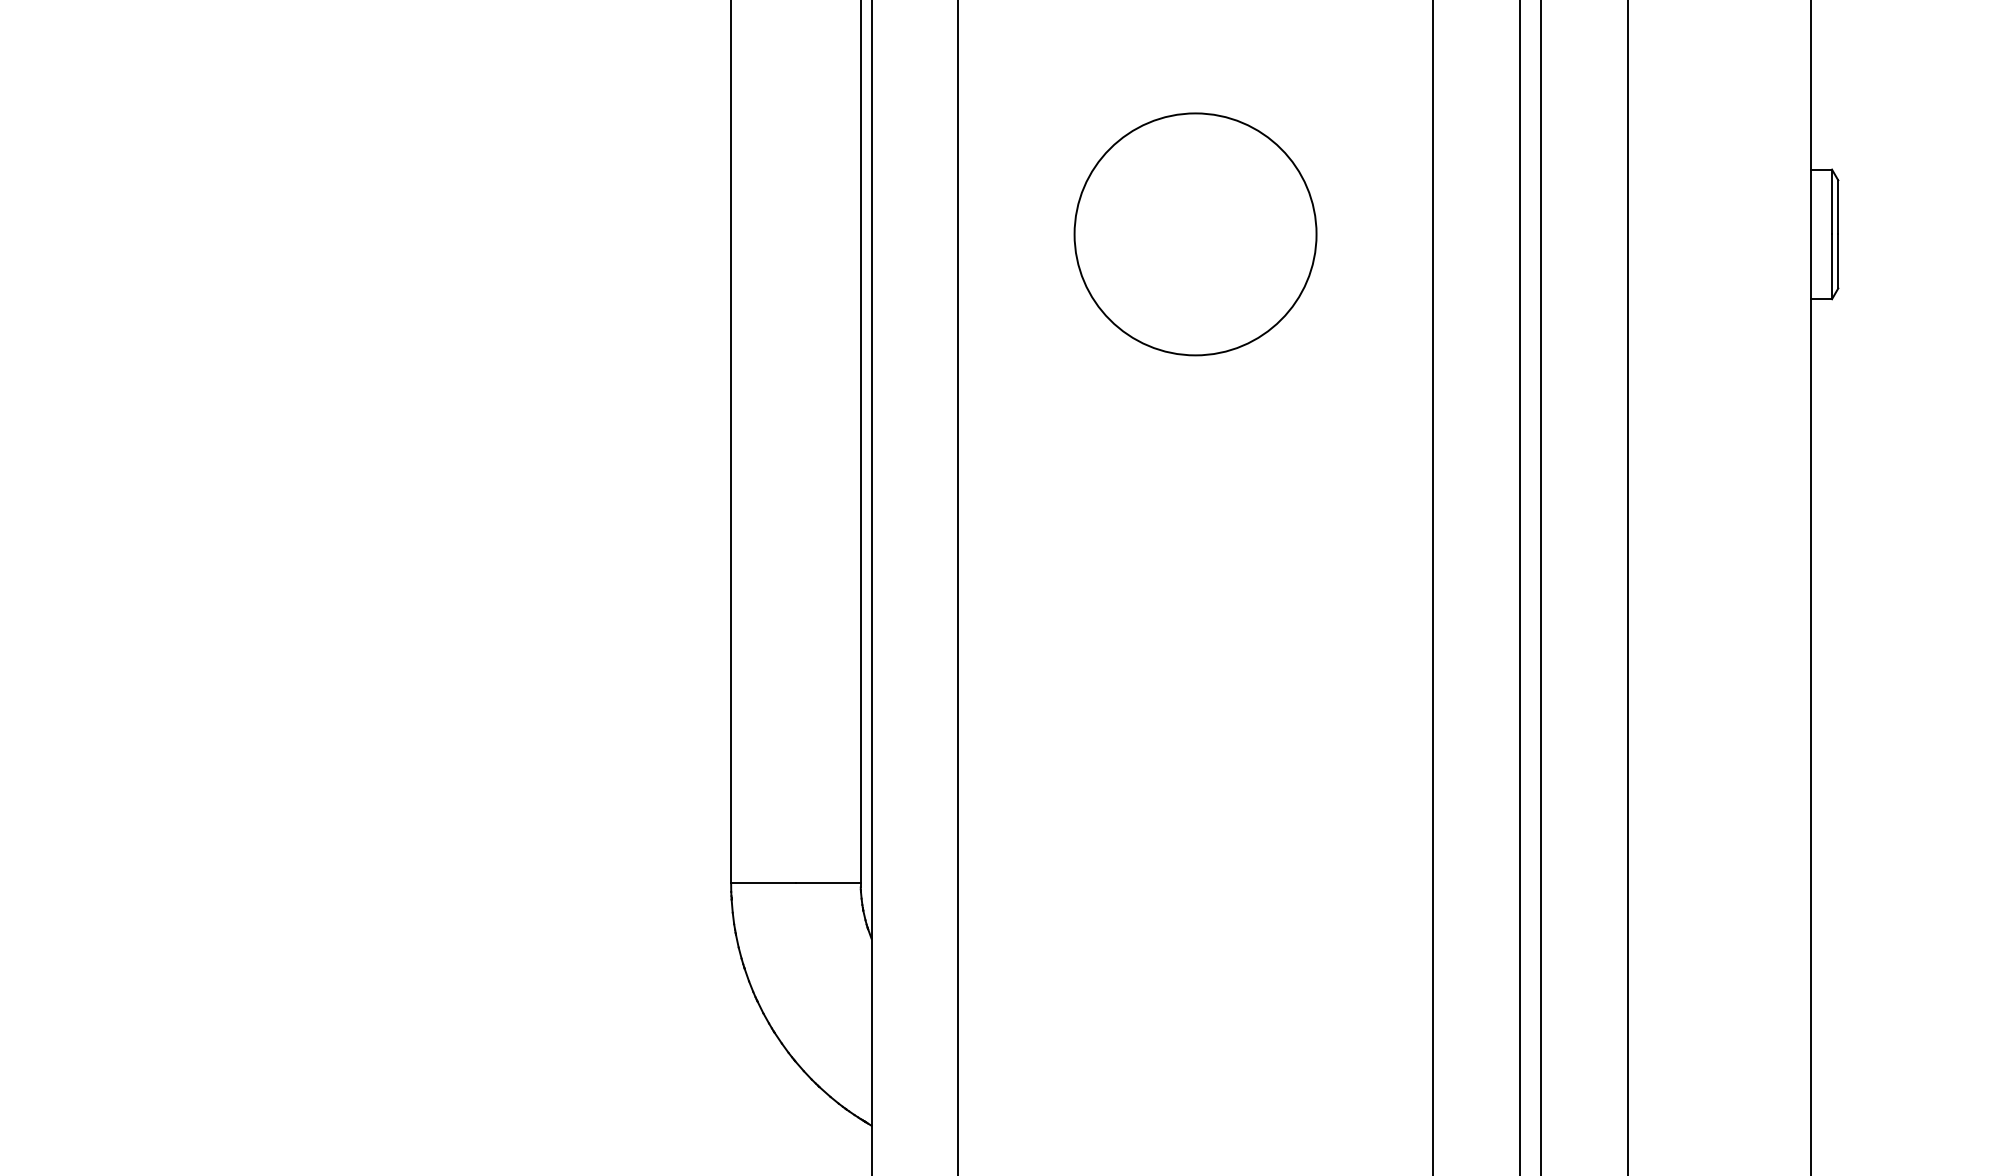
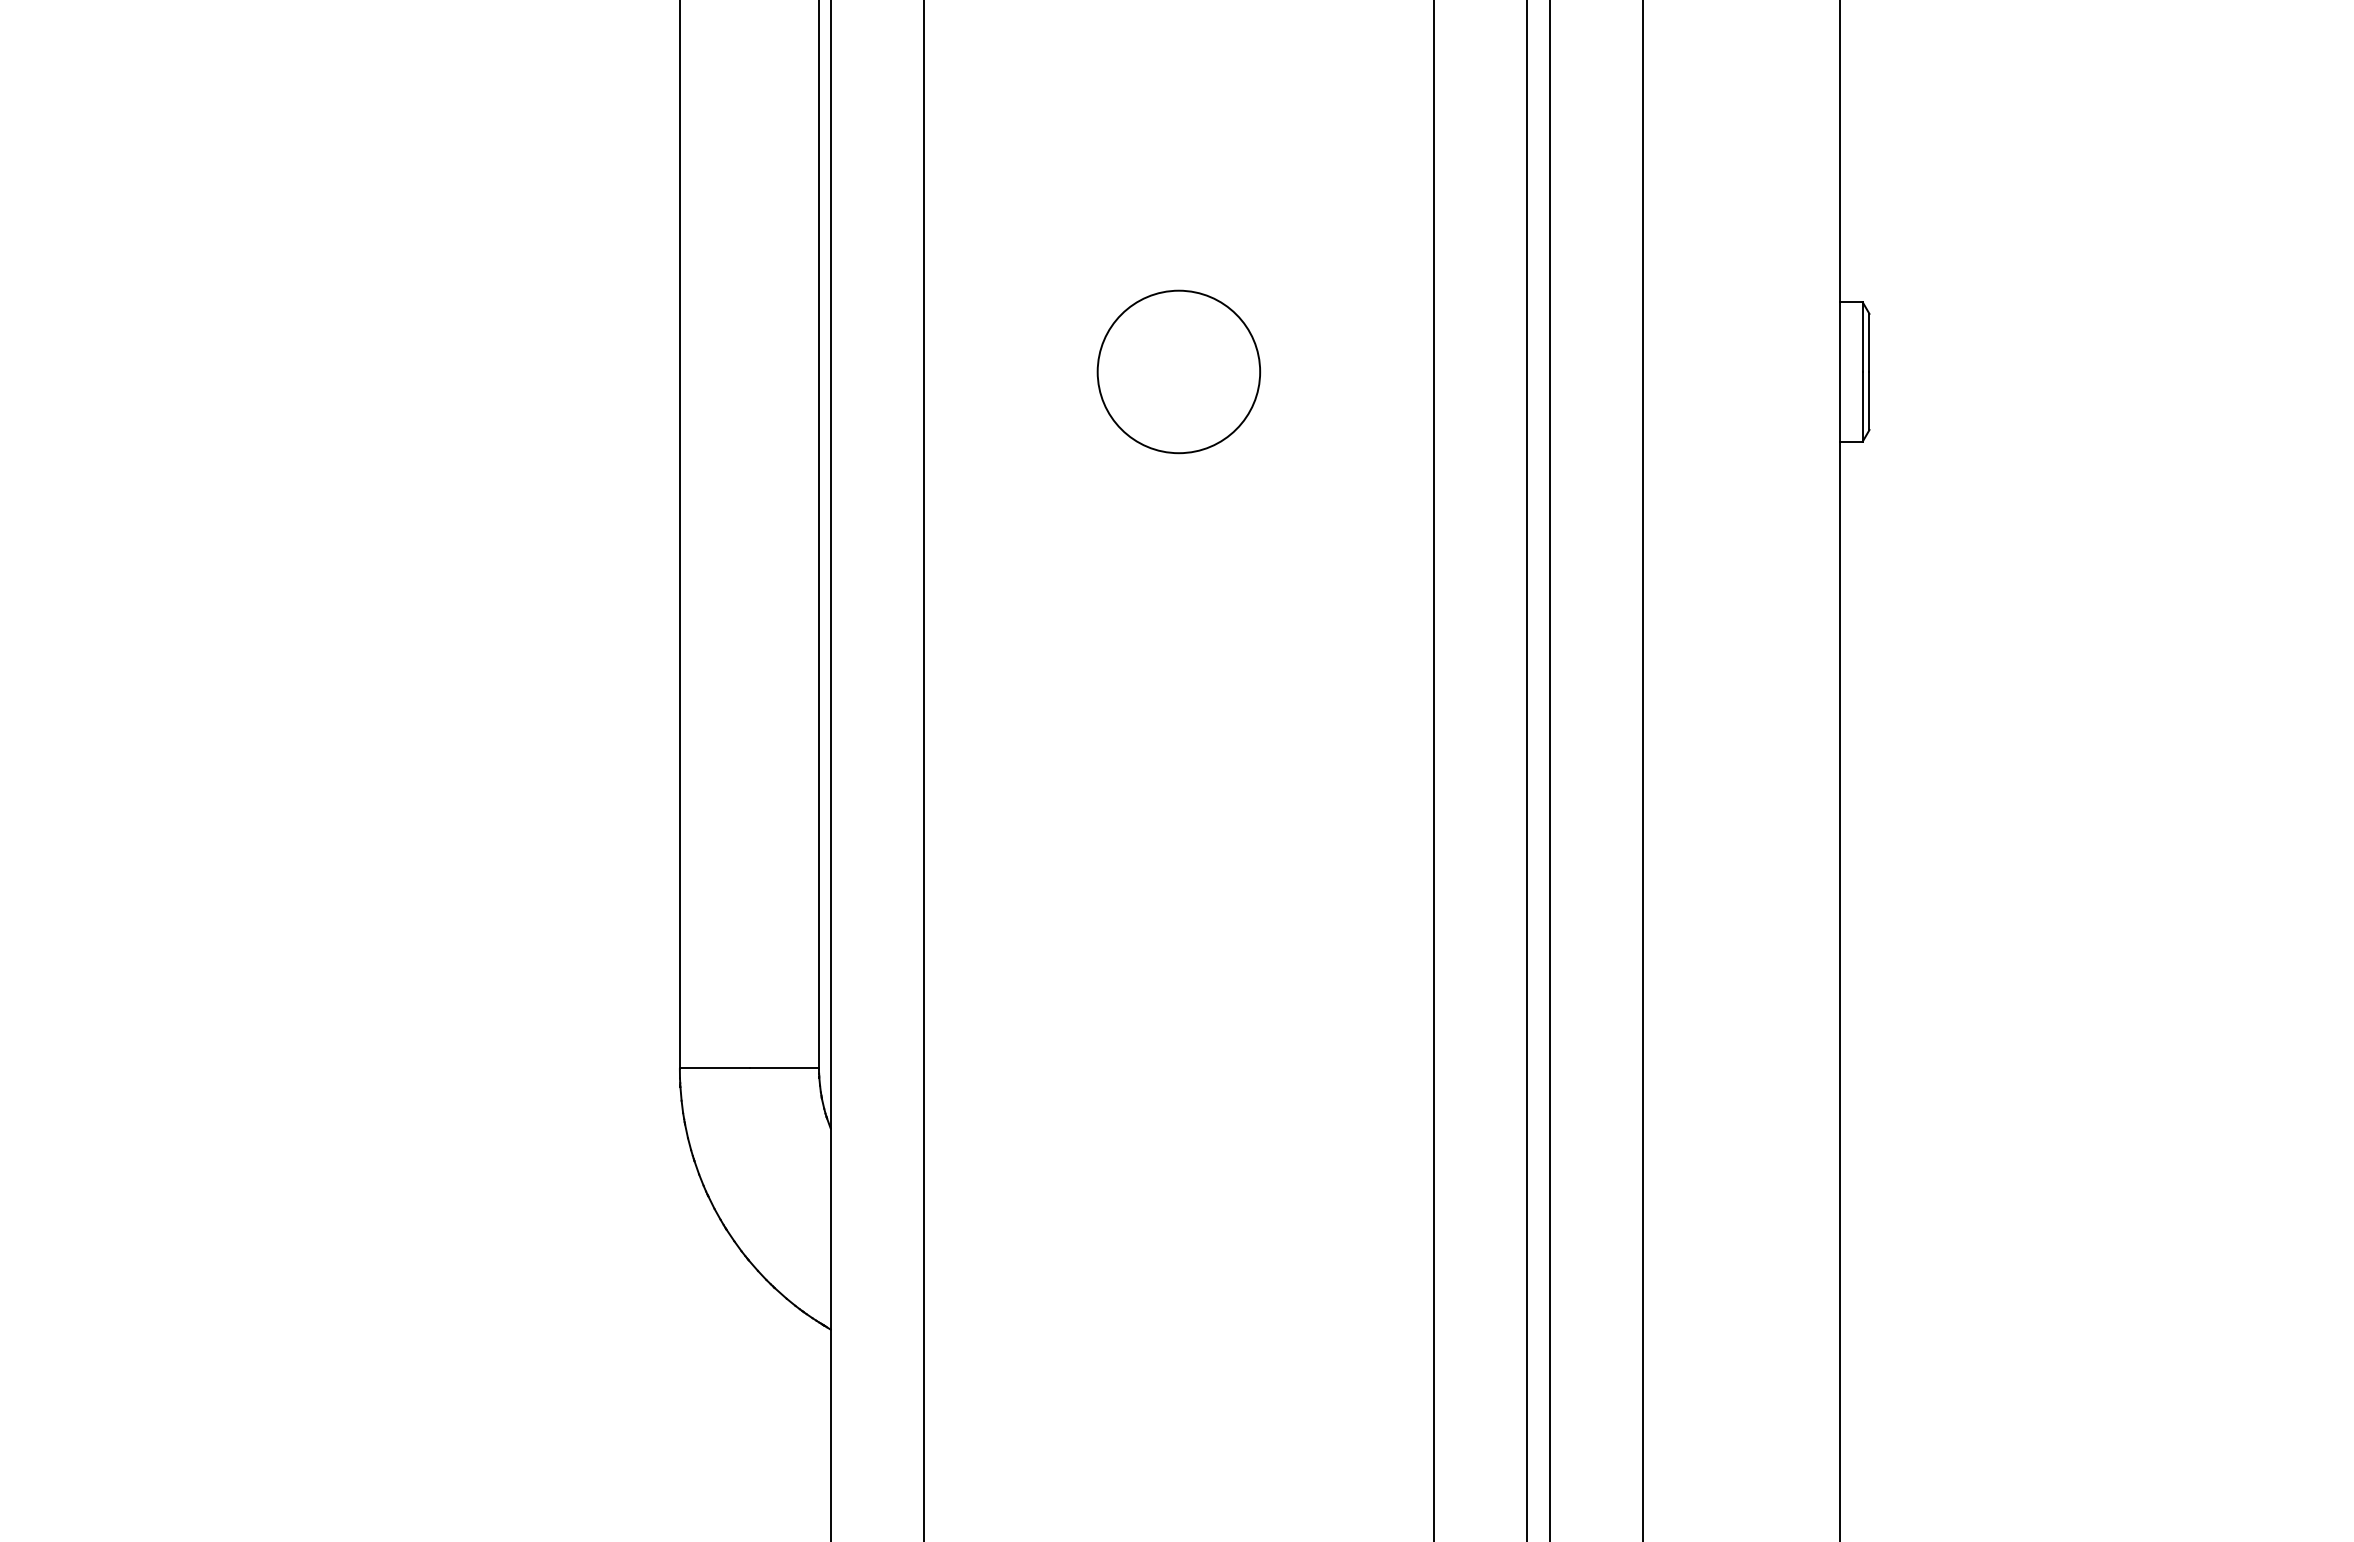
circle: (1195, 233) -> (1178, 371), size x0.62

